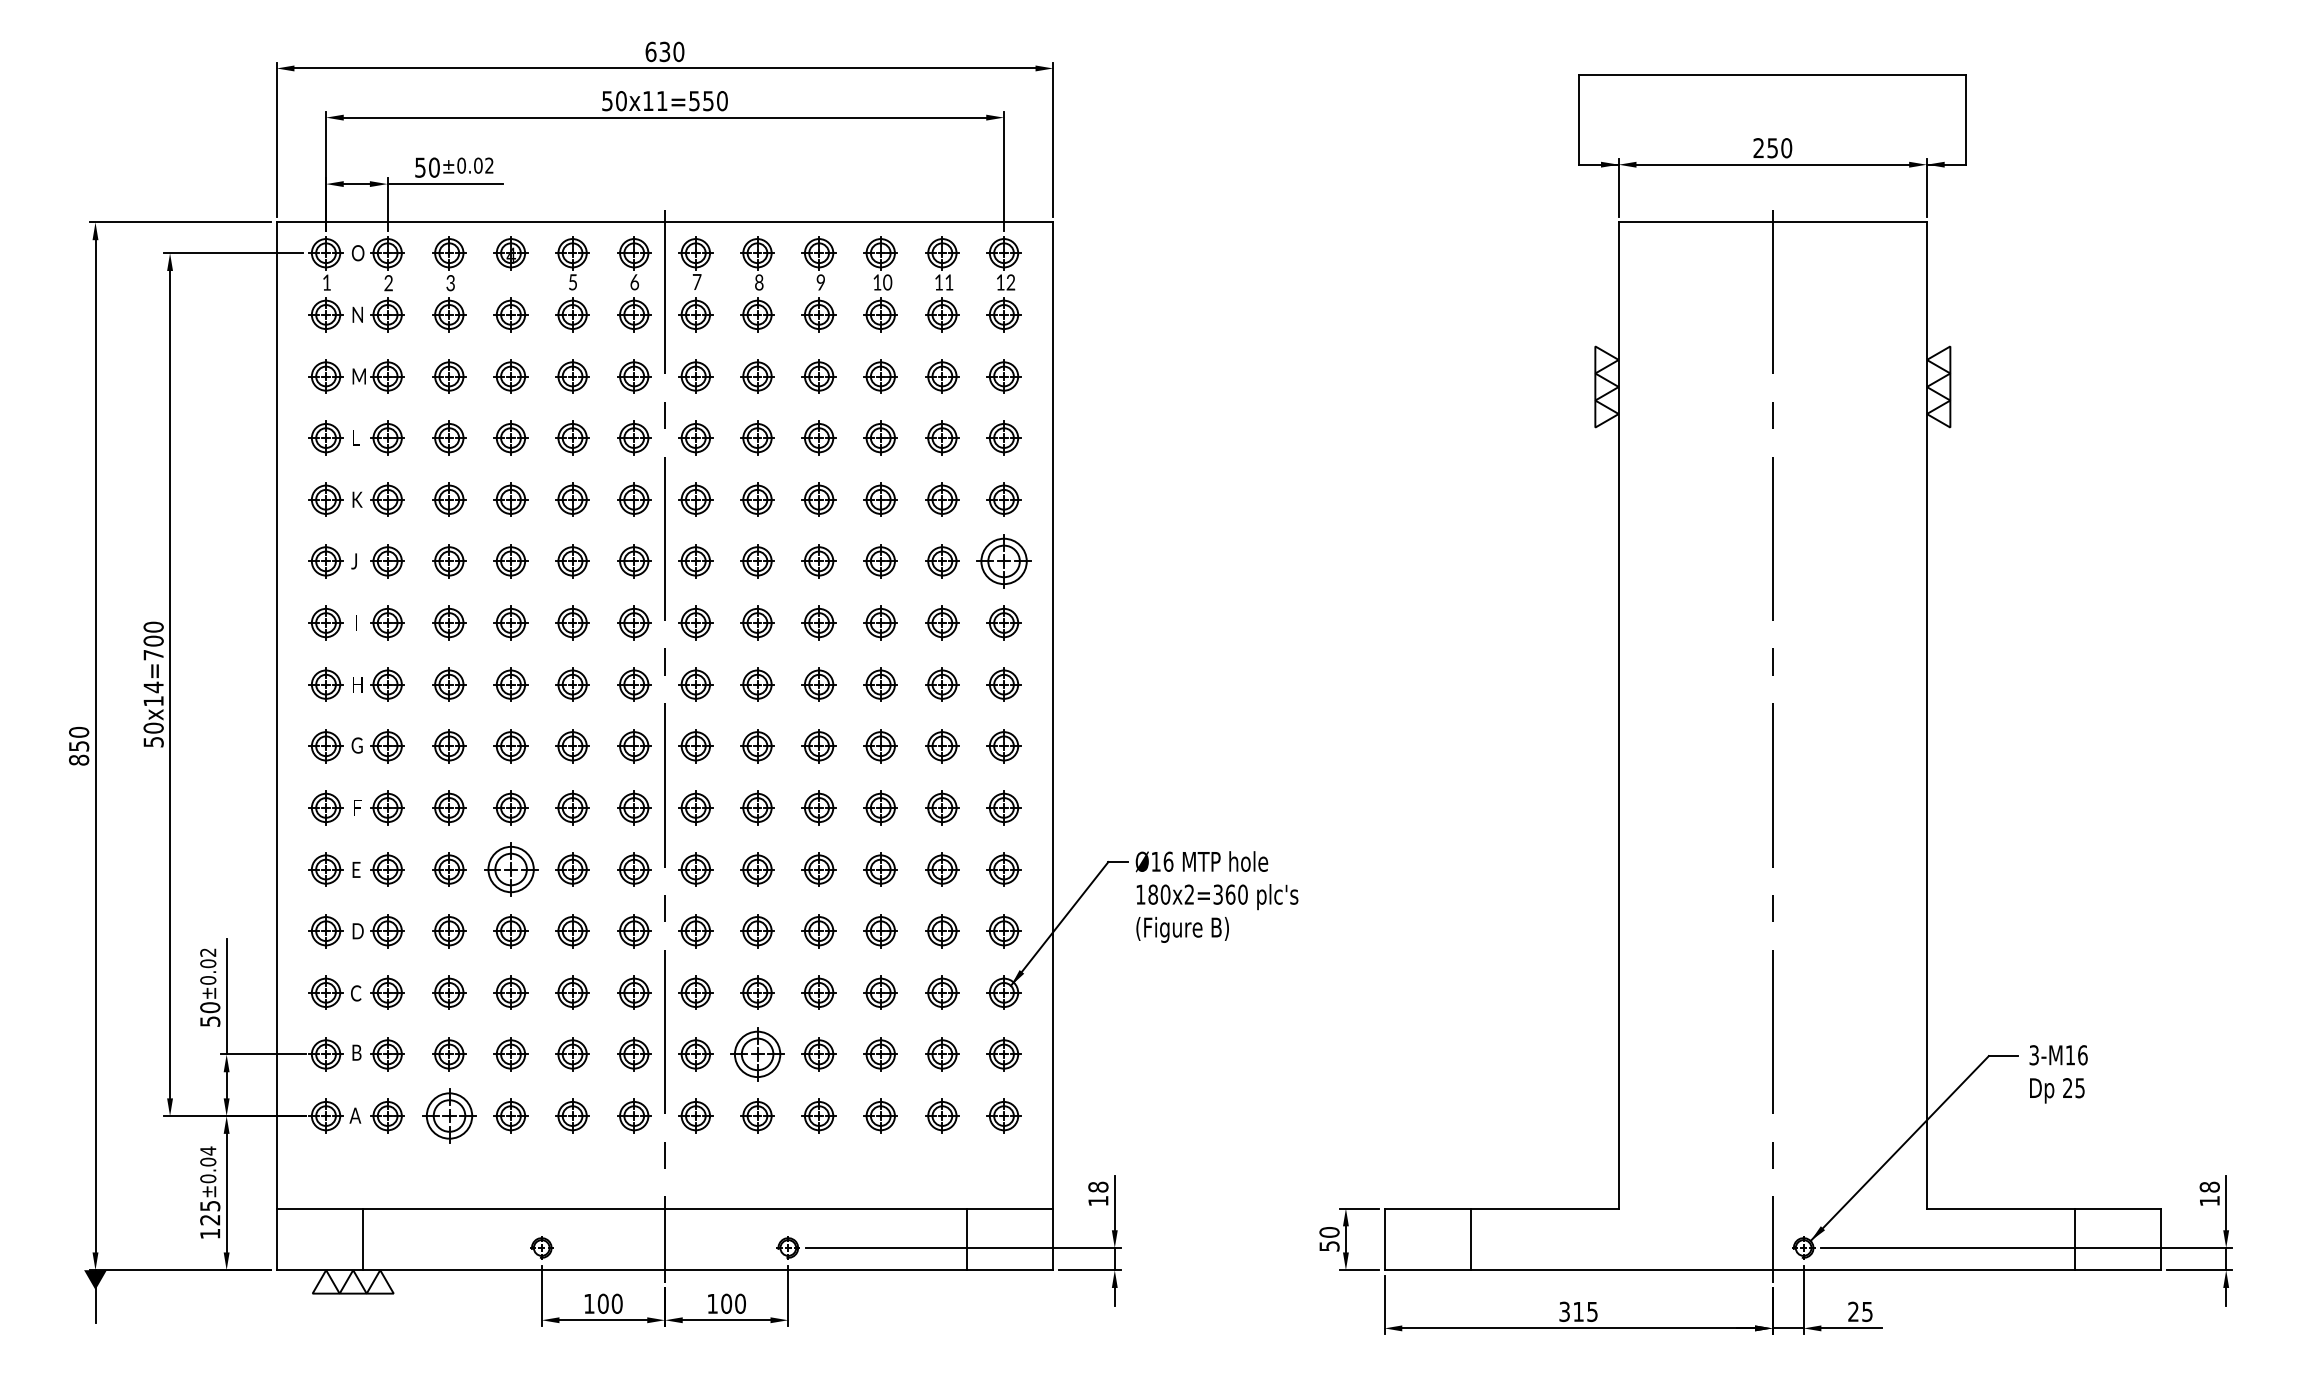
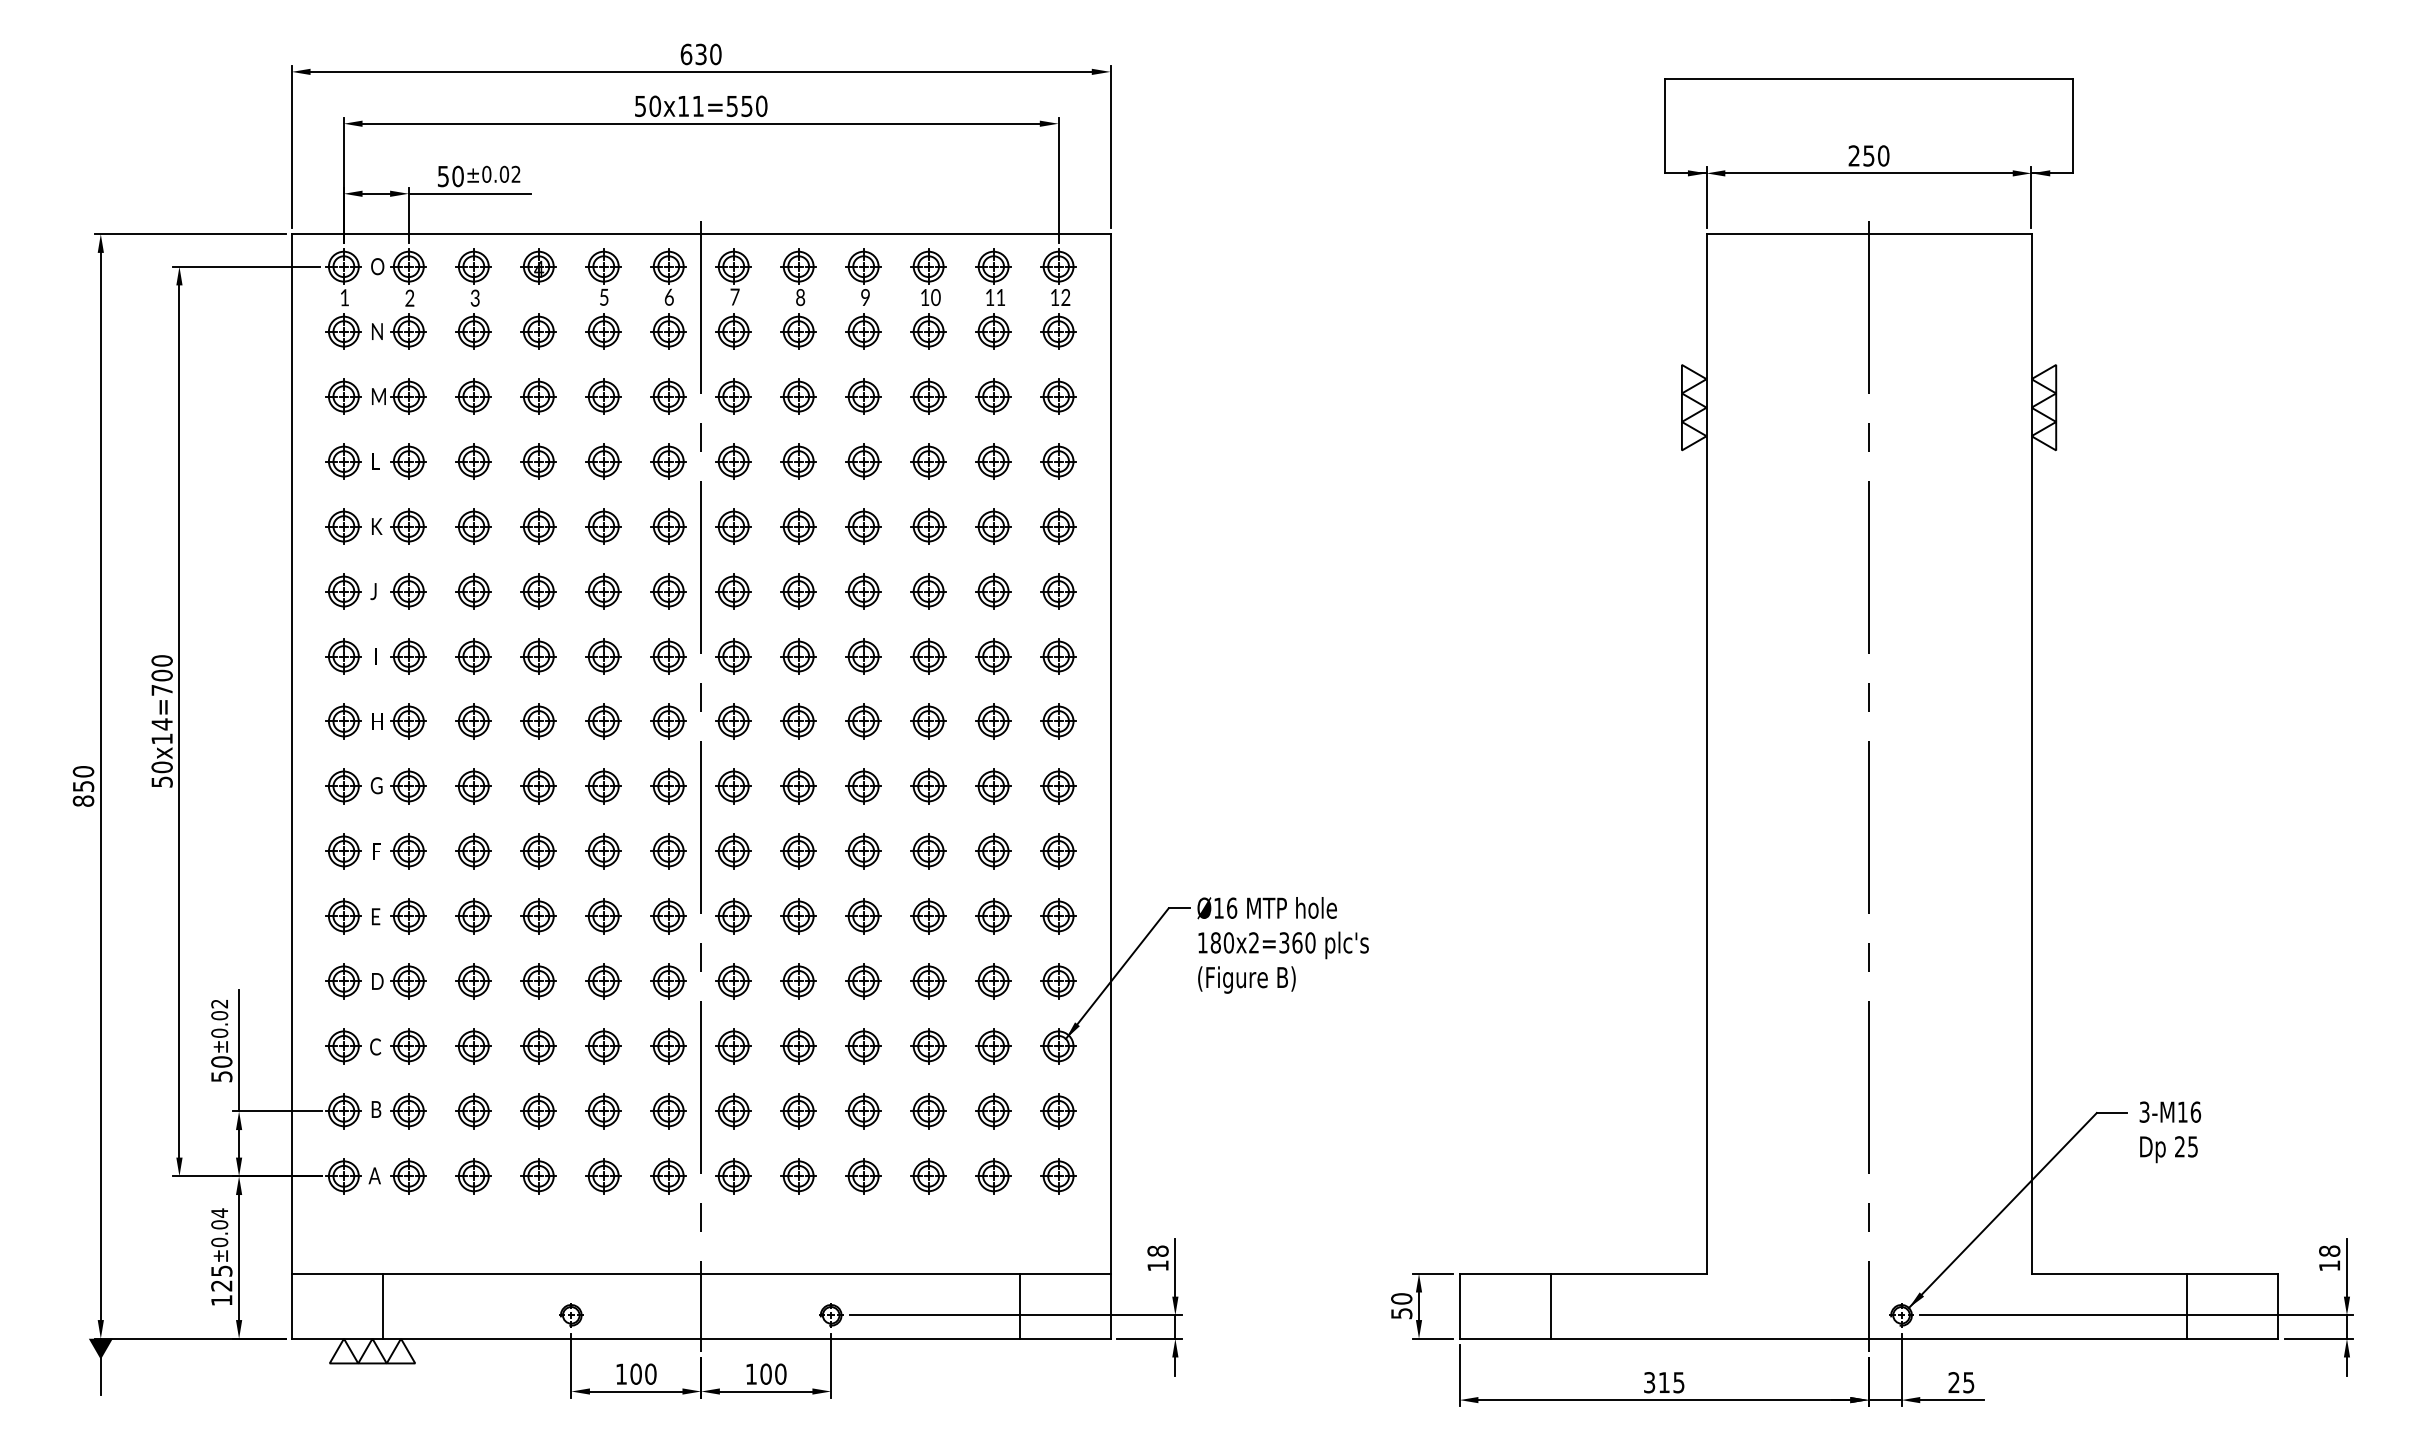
part: (1003, 561) -> (1058, 591), size x0.62
part: (510, 869) -> (538, 916), size x0.62
part: (757, 1054) -> (798, 1111), size x0.62
part: (449, 1116) -> (473, 1176), size x0.62

